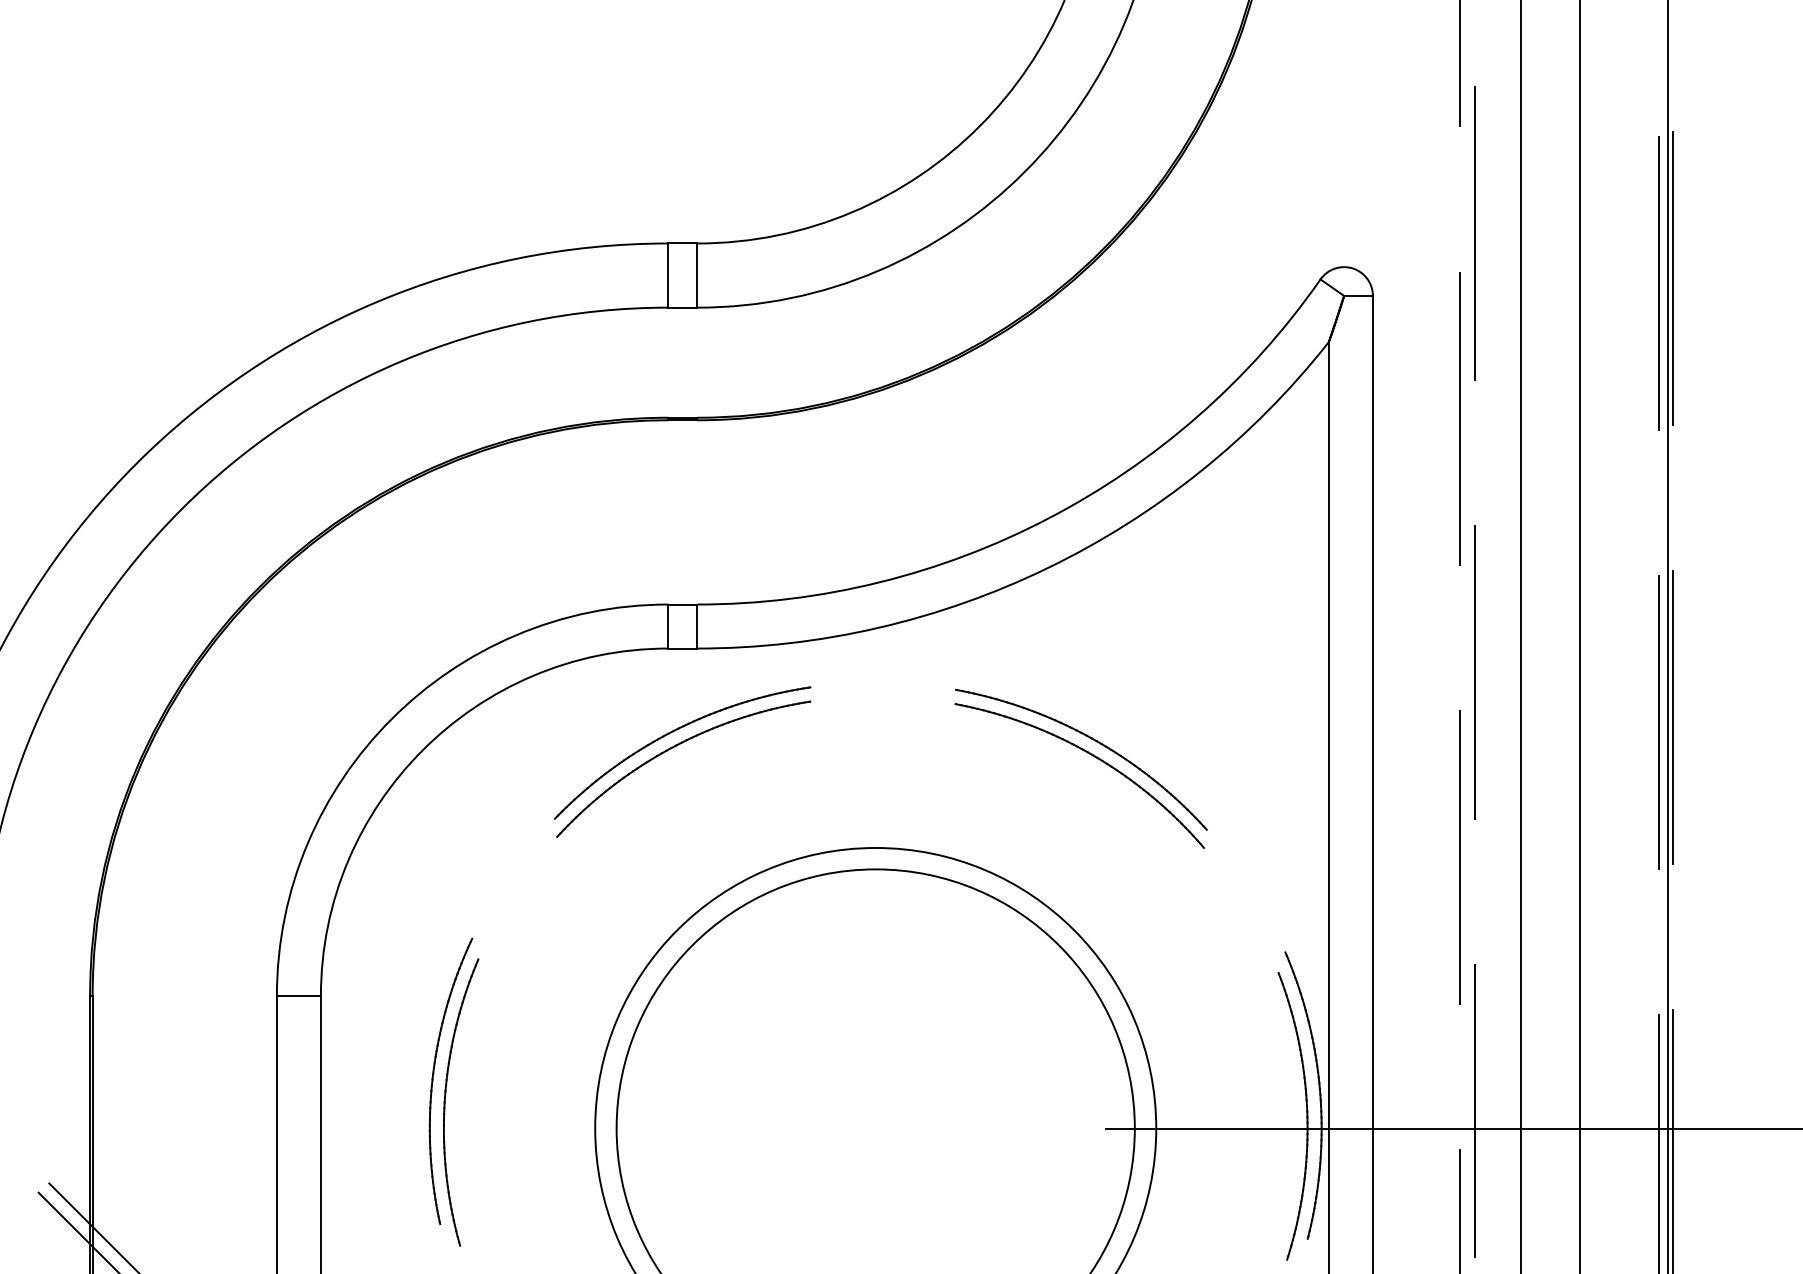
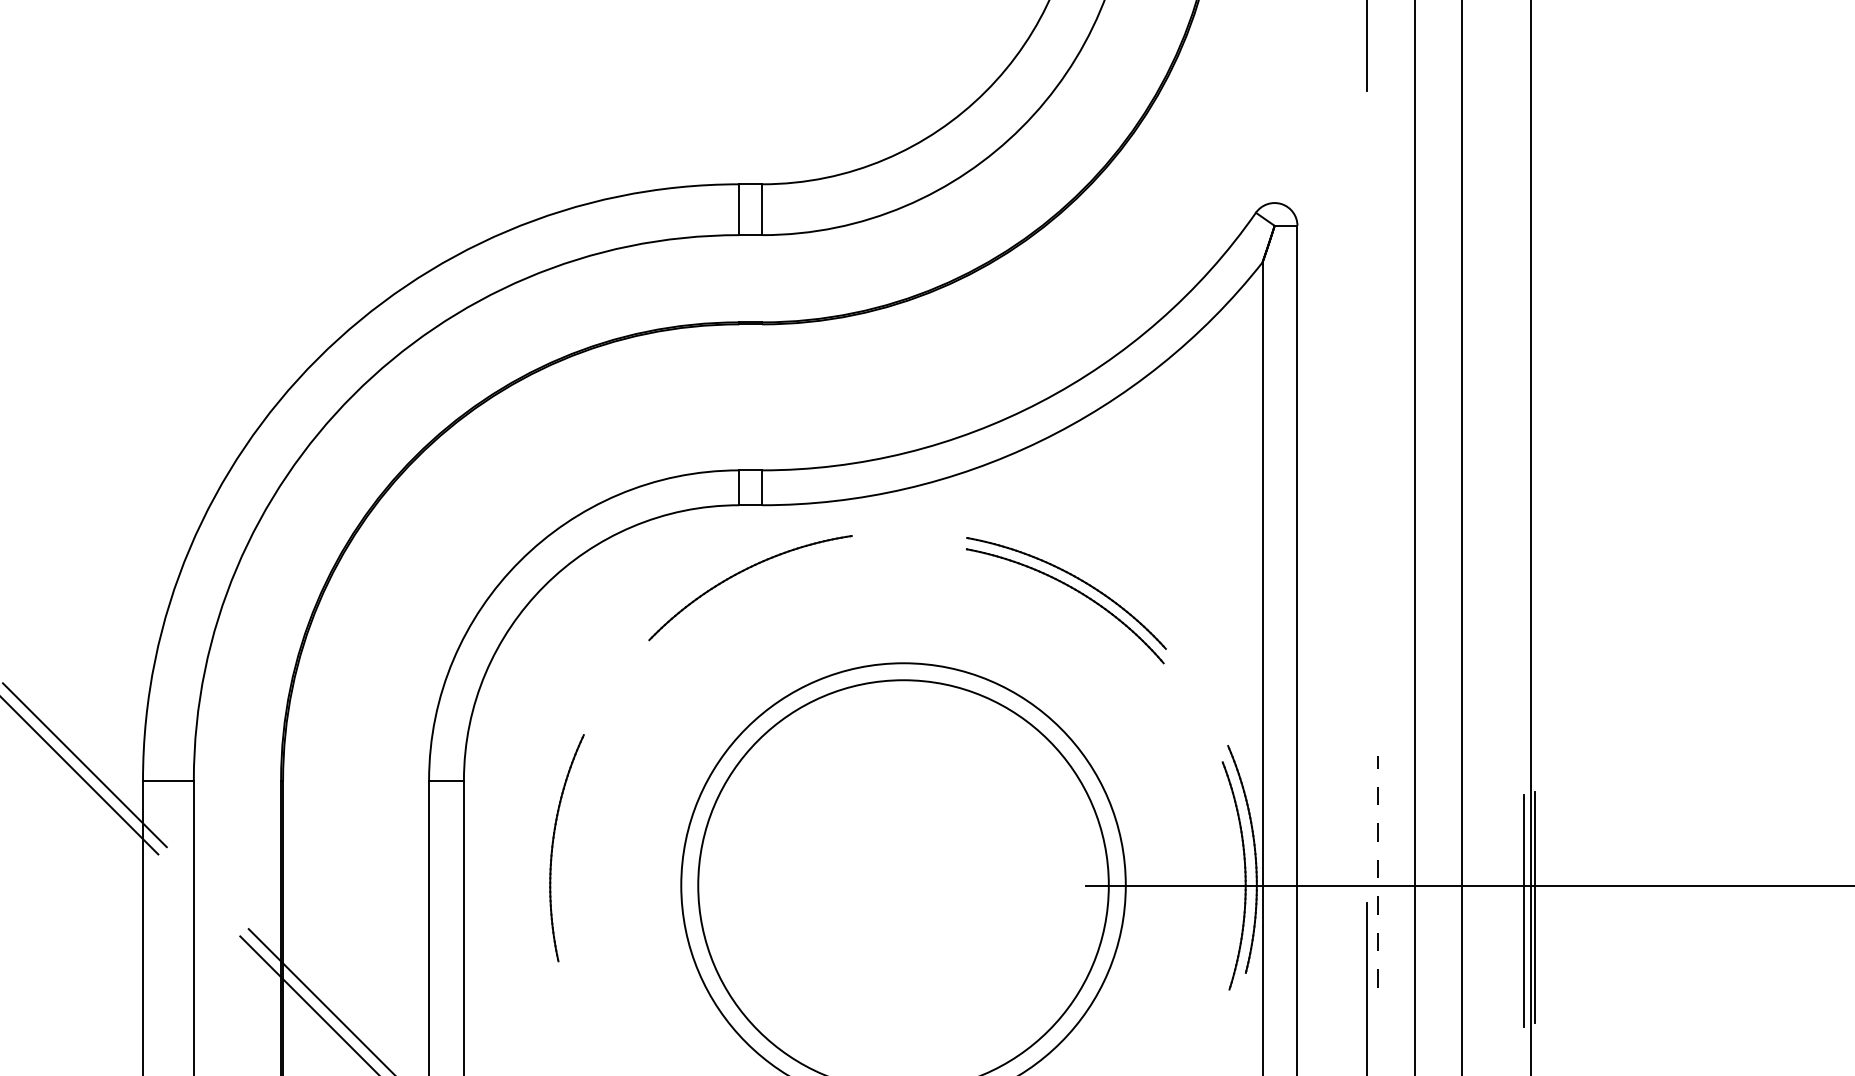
line: (1473, 233) -> (1377, 176), removed
line: (1673, 279) -> (1535, 212), removed
line: (1658, 282) -> (1523, 215), removed
line: (1460, 419) -> (1366, 323), removed
line: (1475, 672) -> (1378, 524), removed
line: (1673, 717) -> (1535, 559), removed
line: (1658, 722) -> (1523, 563), removed
part: (673, 748) -> (743, 584), removed
line: (1460, 857) -> (1366, 670), removed
part: (446, 1099) -> (563, 862), removed
line: (1475, 1110) -> (1378, 871), solid -> dashed

